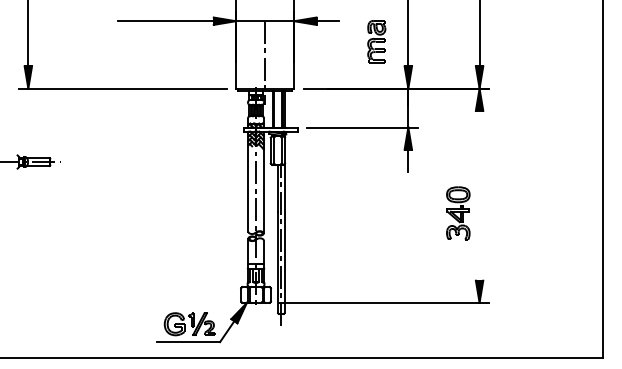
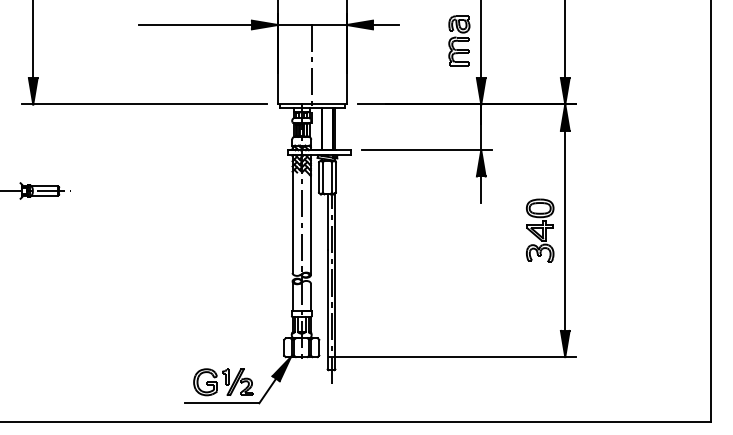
part: (376, 41) -> (459, 40), moved
line: (479, 195) -> (565, 230), added
part: (458, 213) -> (540, 230), moved

